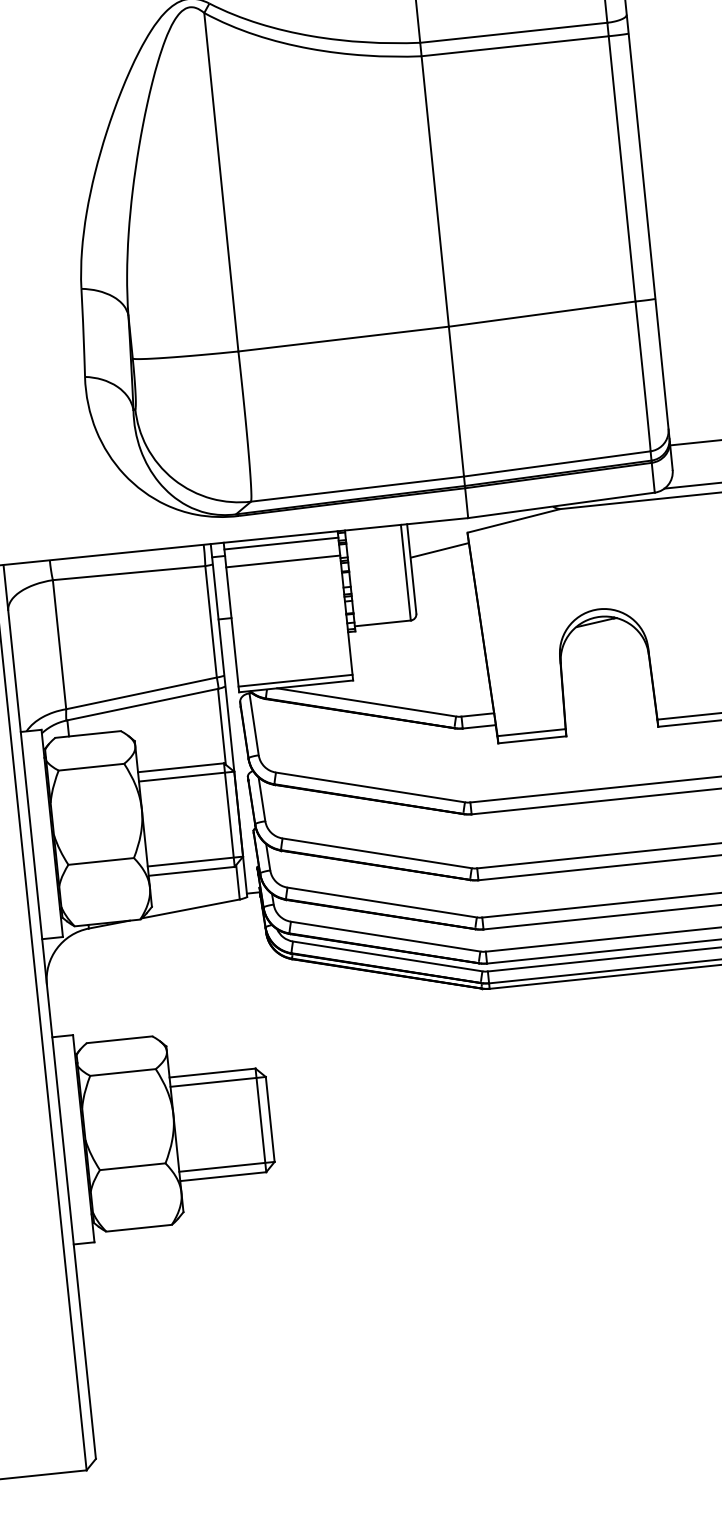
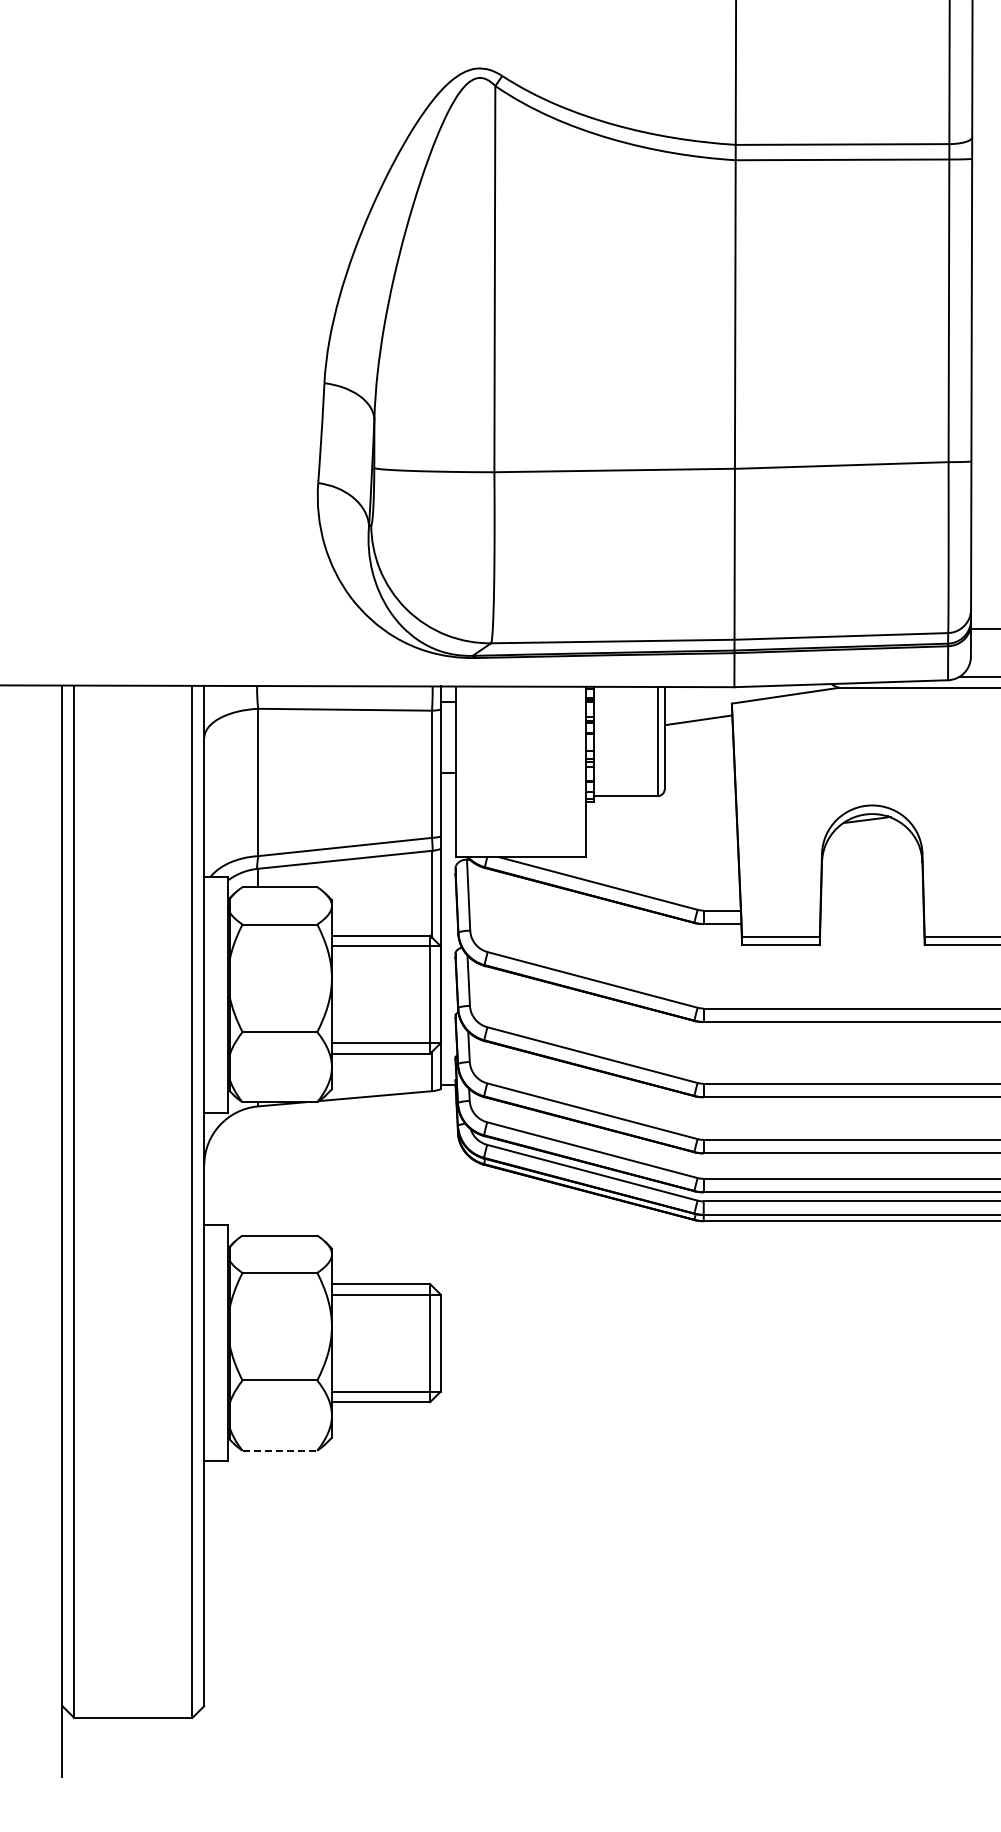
line: (281, 543) -> (520, 694), removed
line: (283, 561) -> (520, 714), removed
line: (295, 680) -> (520, 850), removed
line: (139, 1228) -> (280, 1450), solid -> dashed

